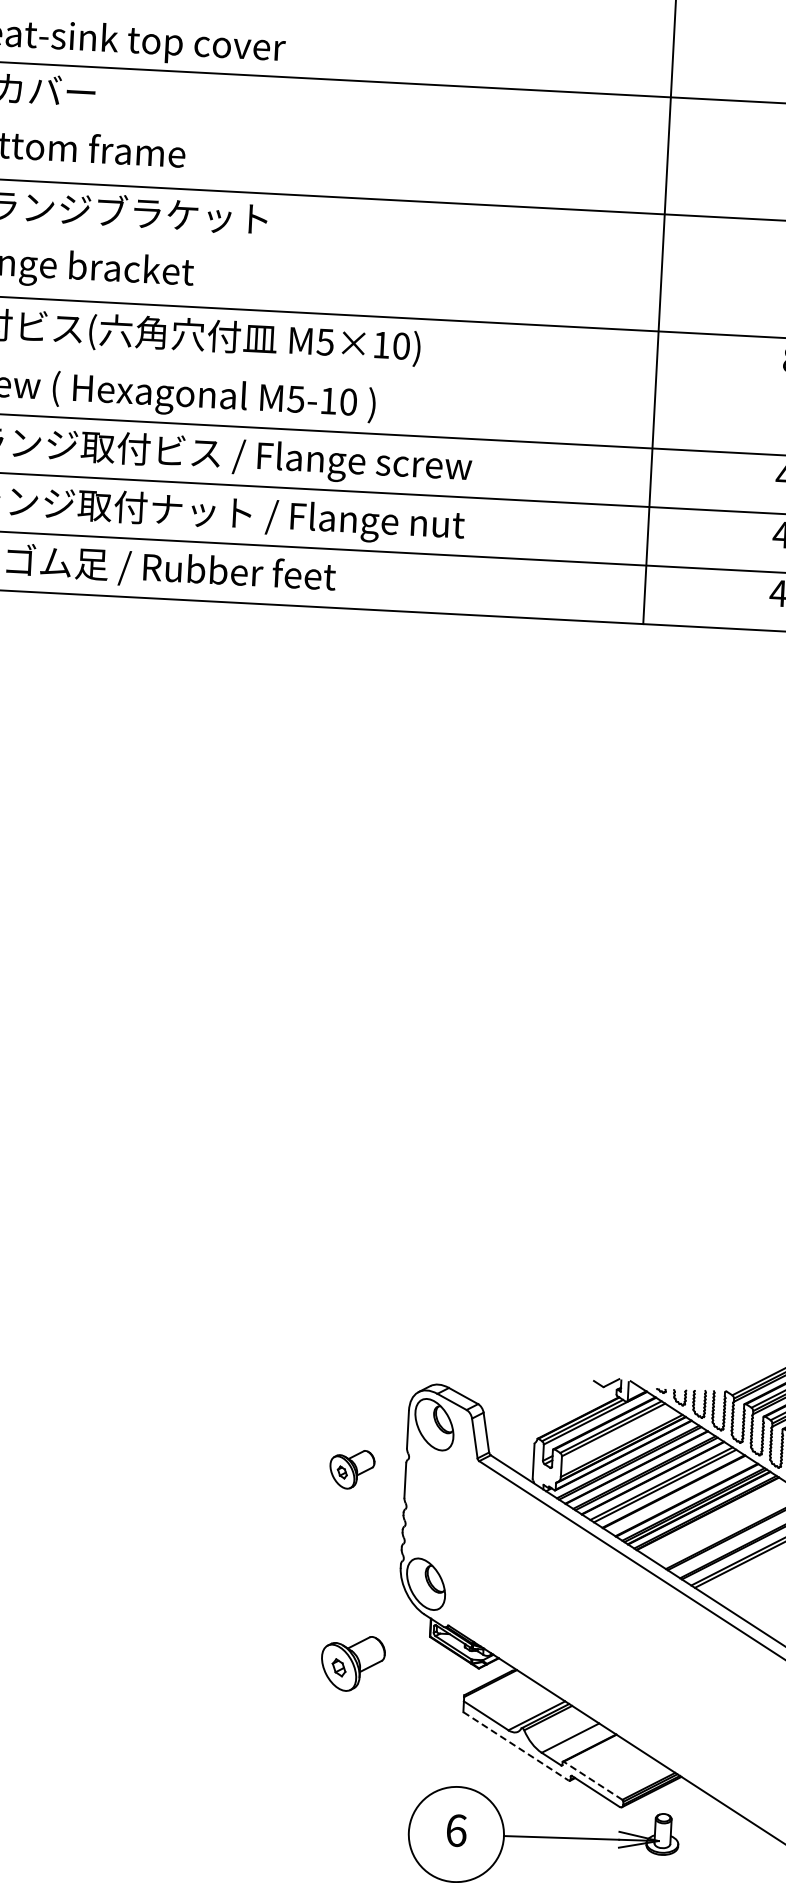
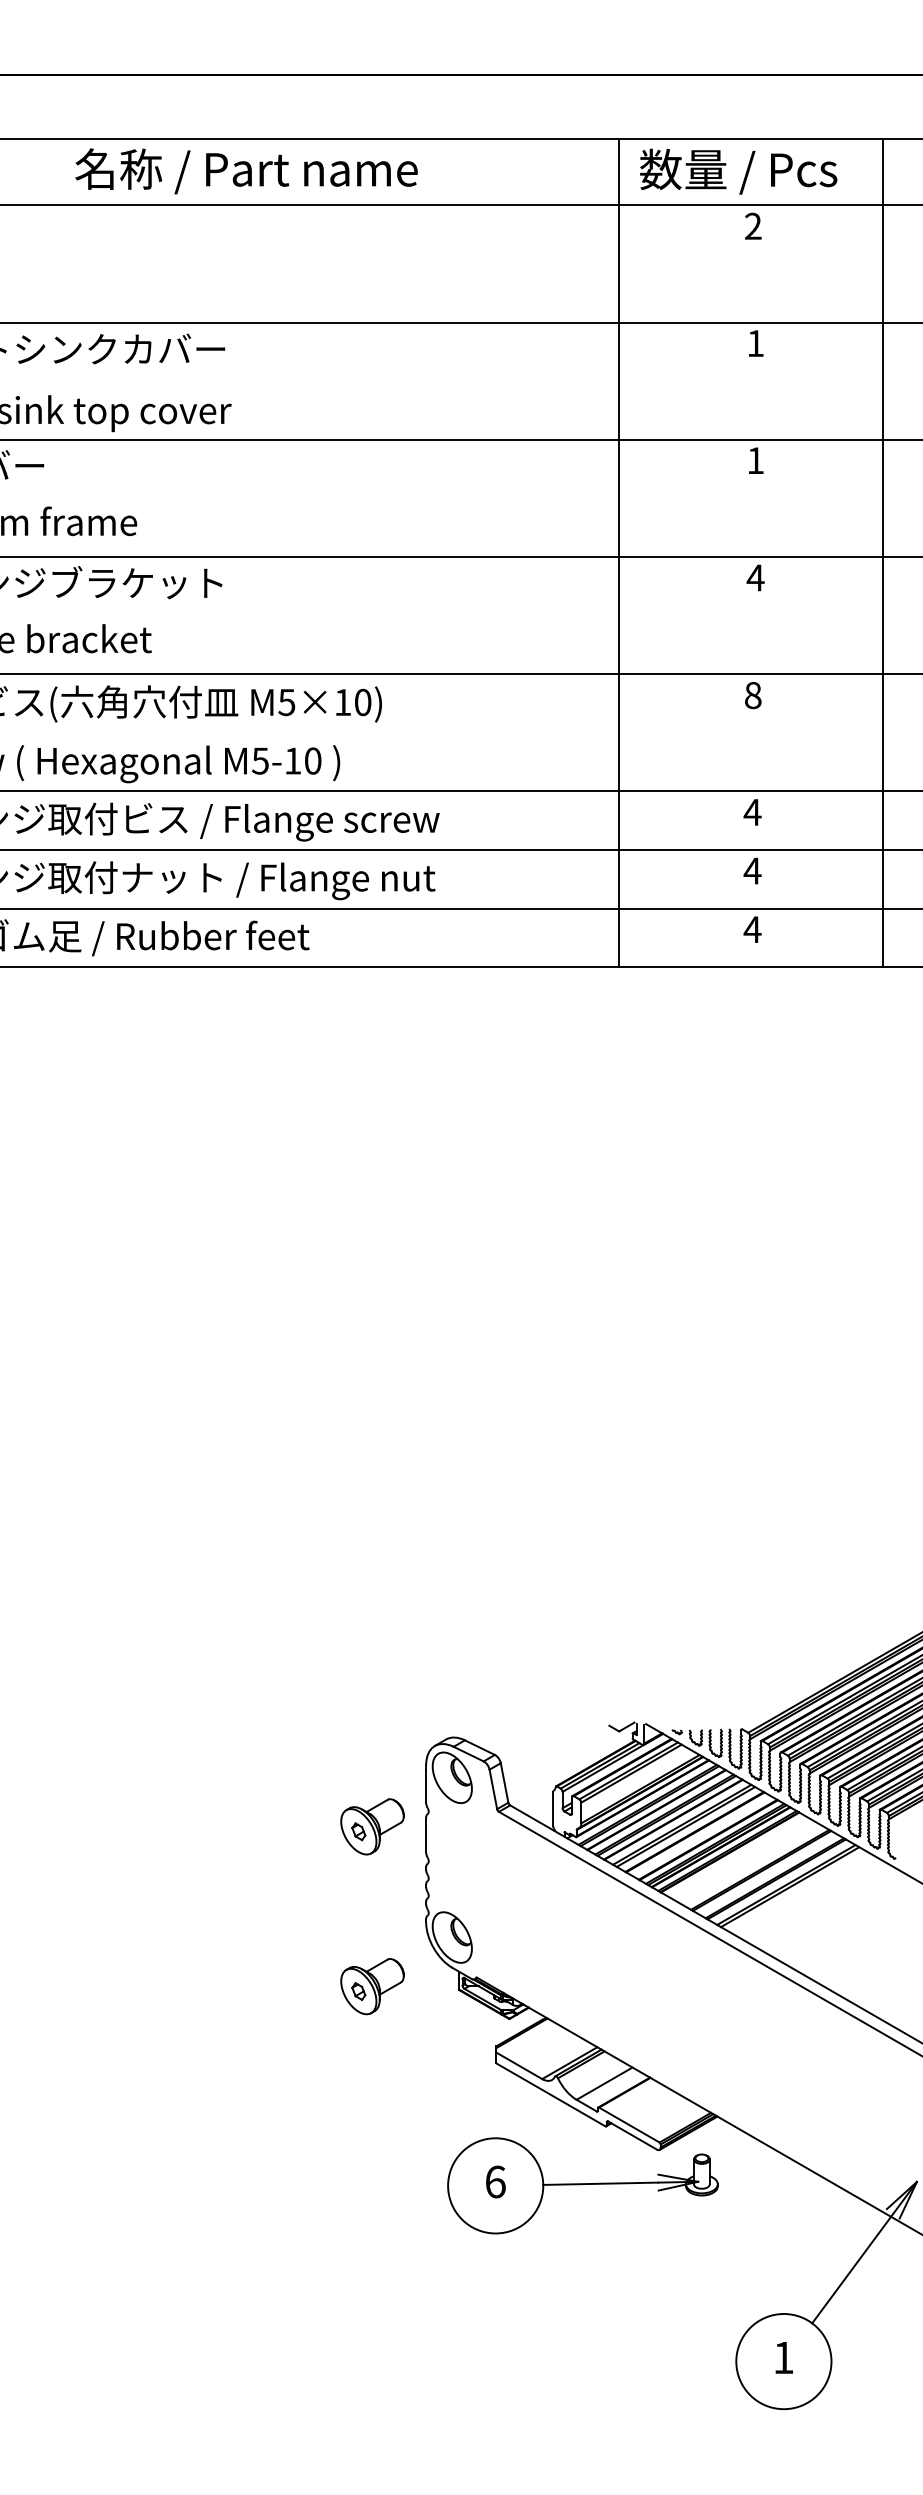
part: (352, 1469) -> (372, 1826), size x1.43
part: (353, 1663) -> (372, 1986), moved
line: (515, 1746) -> (550, 2094), dashed -> solid
line: (593, 1781) -> (629, 2125), dashed -> solid

